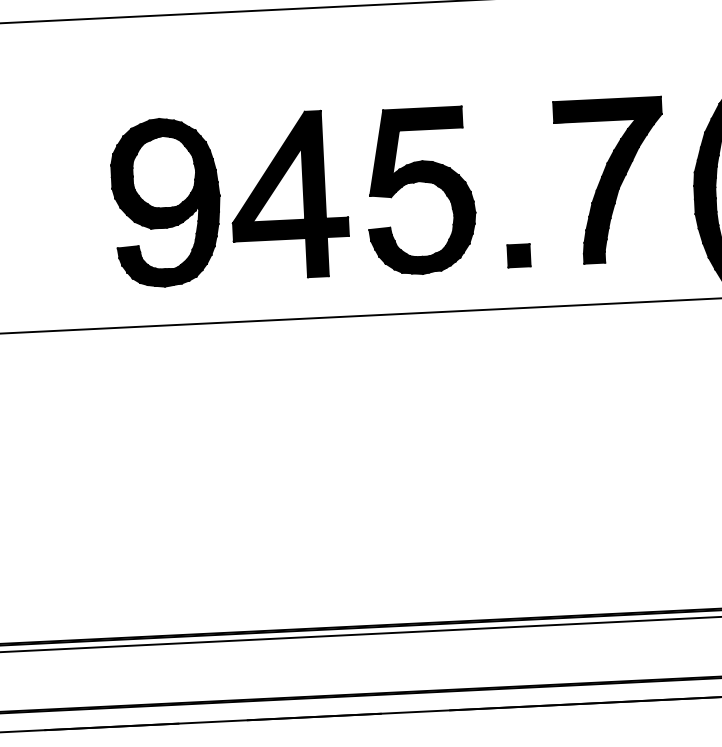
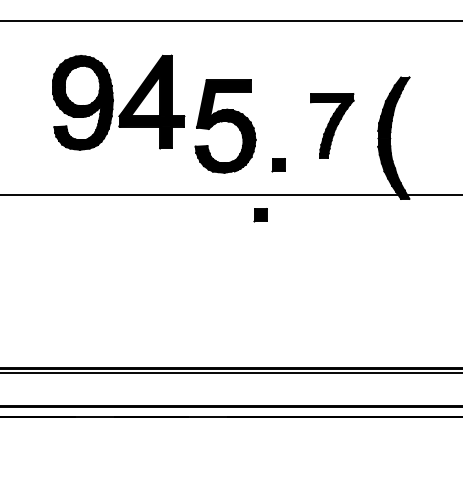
part: (611, 180) -> (332, 125), size x0.7
part: (229, 198) -> (118, 102), moved
part: (490, 347) -> (260, 215), added

